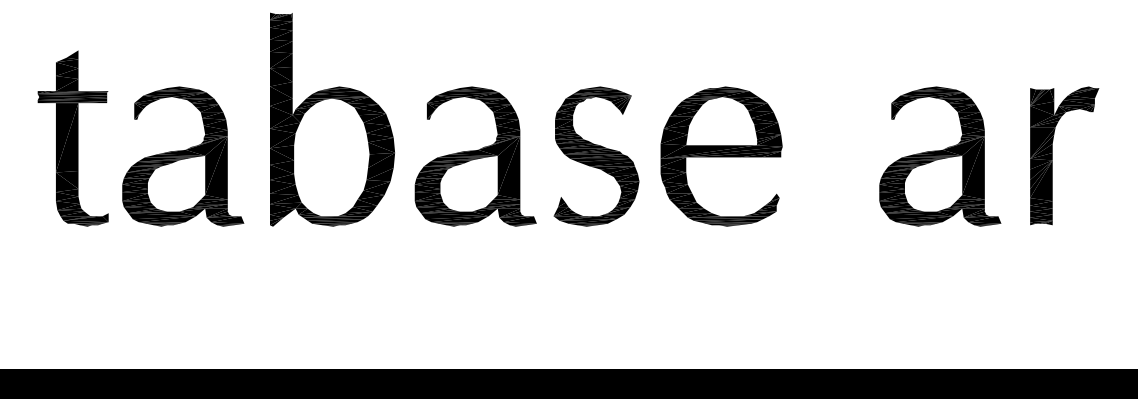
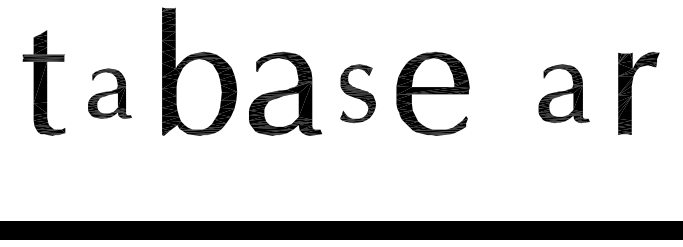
part: (182, 156) -> (109, 93), size x0.6
part: (595, 156) -> (357, 93), size x0.7
part: (938, 156) -> (563, 93), size x0.7

